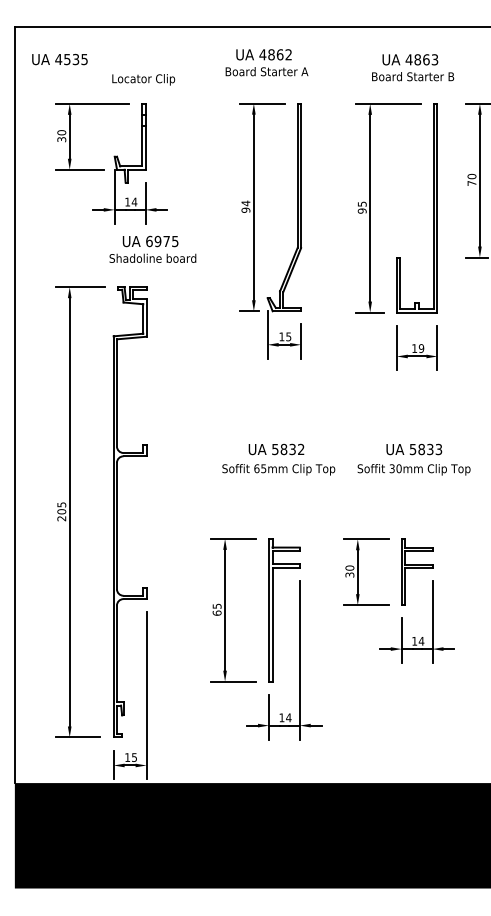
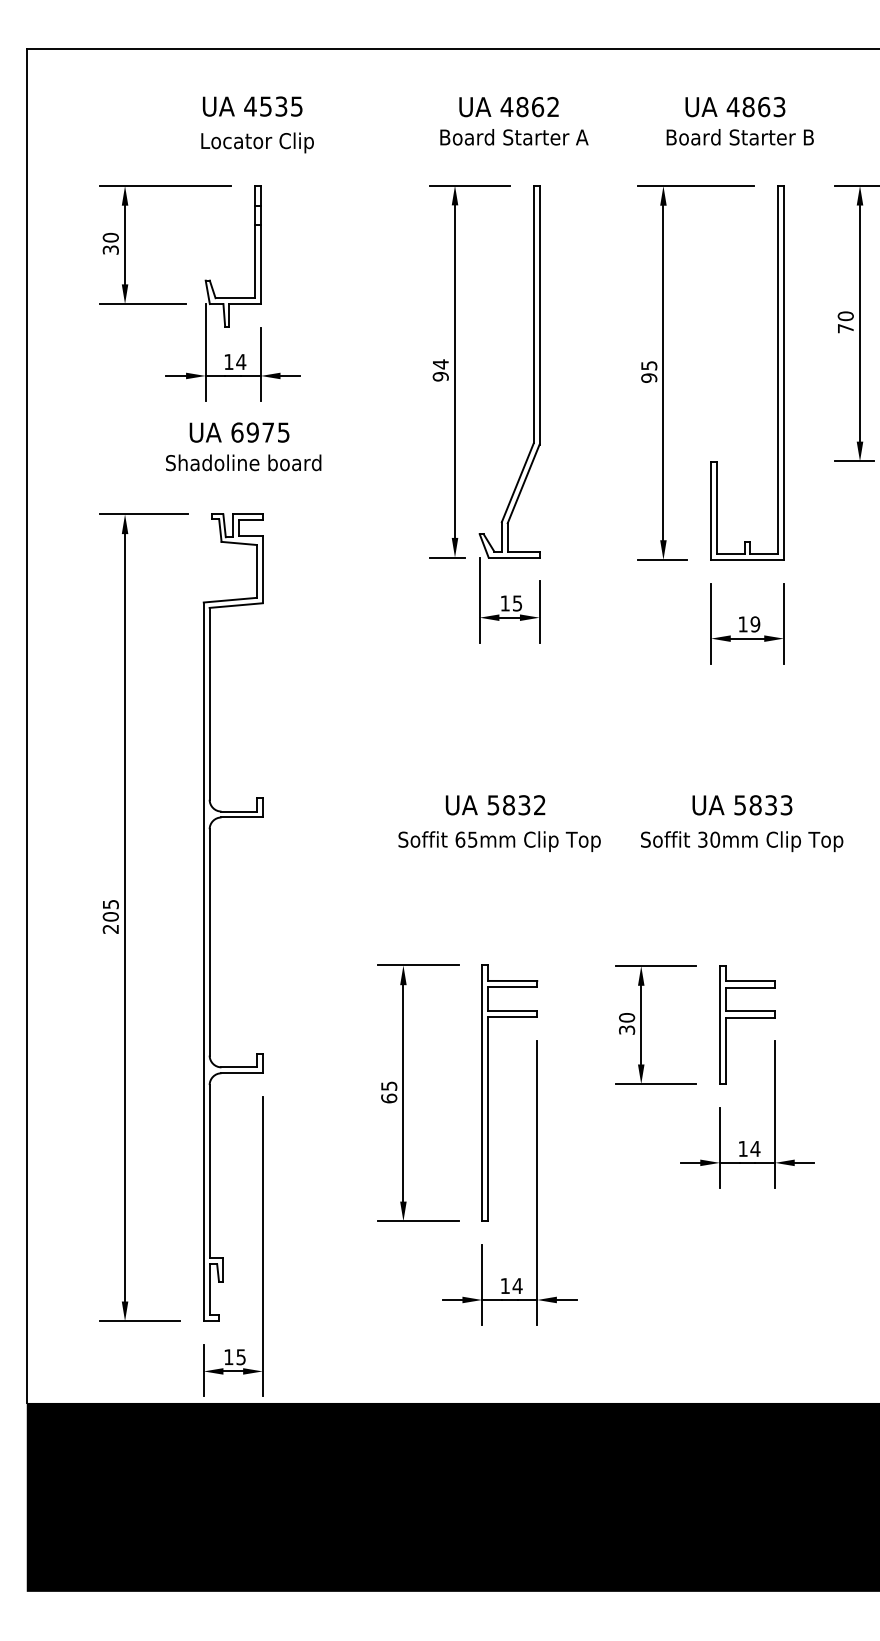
text: (59, 59) -> (251, 106), moved
text: (266, 62) -> (513, 120), moved
text: (152, 248) -> (242, 445), moved

